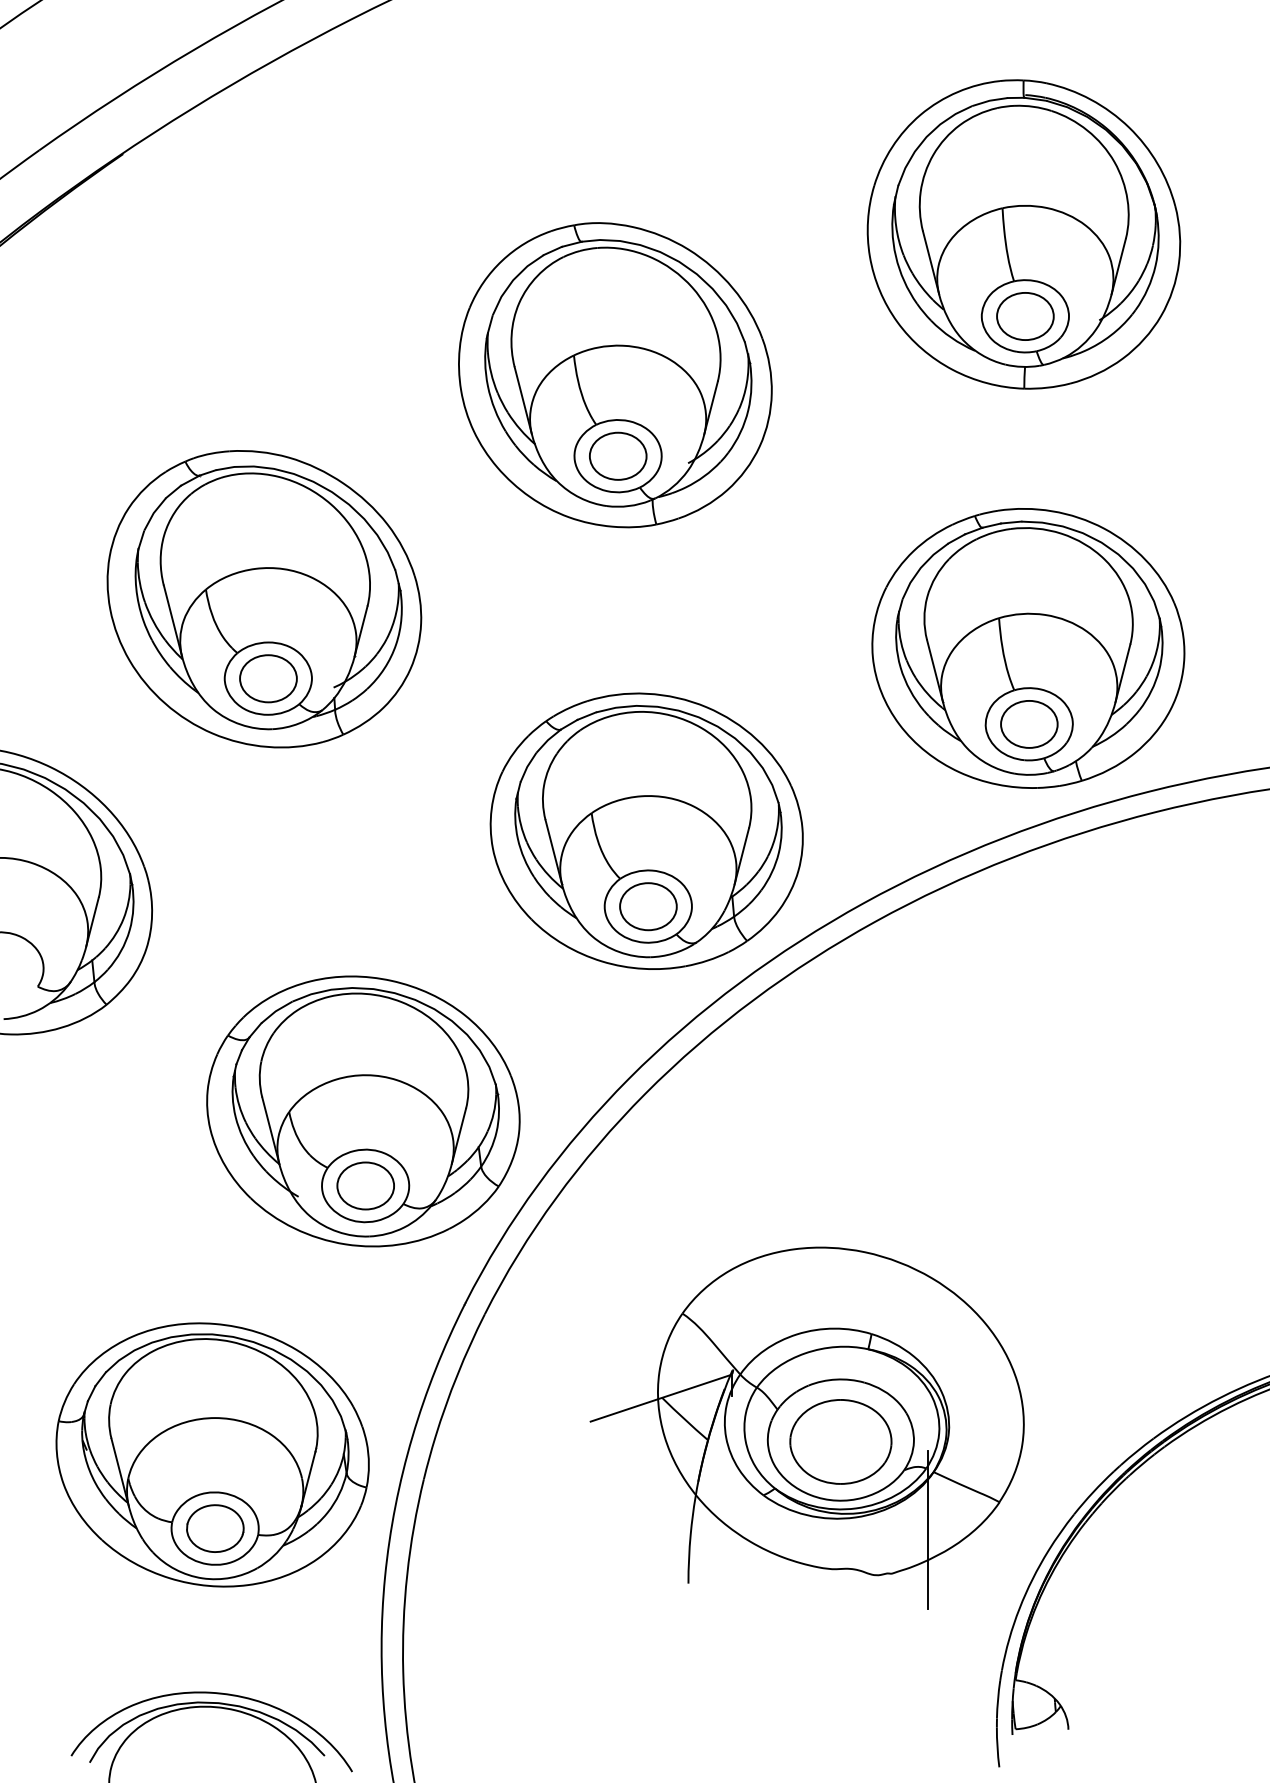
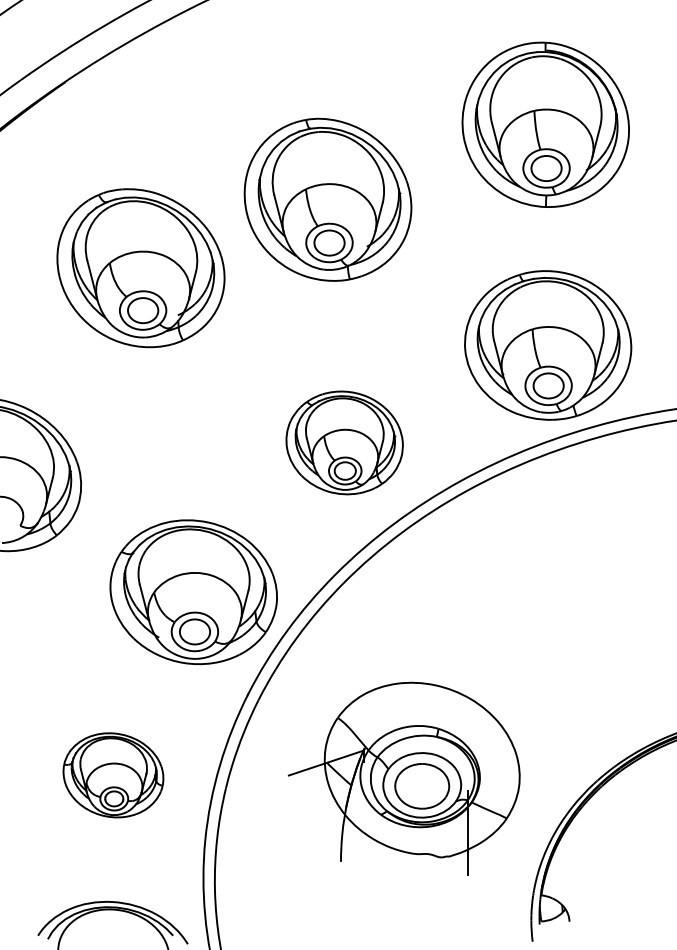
part: (263, 599) -> (140, 268), moved
part: (646, 830) -> (344, 442), size x0.7
part: (805, 1427) -> (403, 778), moved
part: (212, 1455) -> (113, 775), size x0.6

